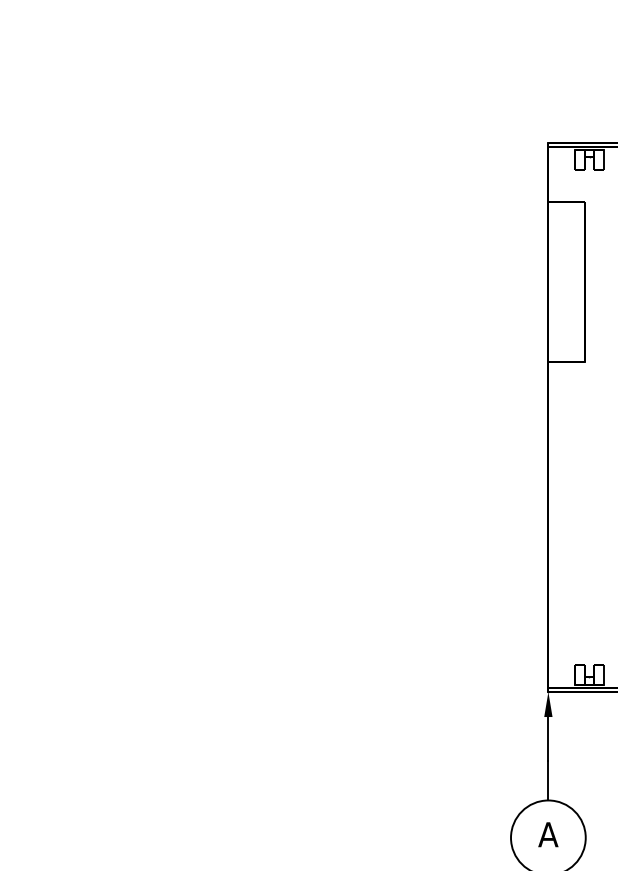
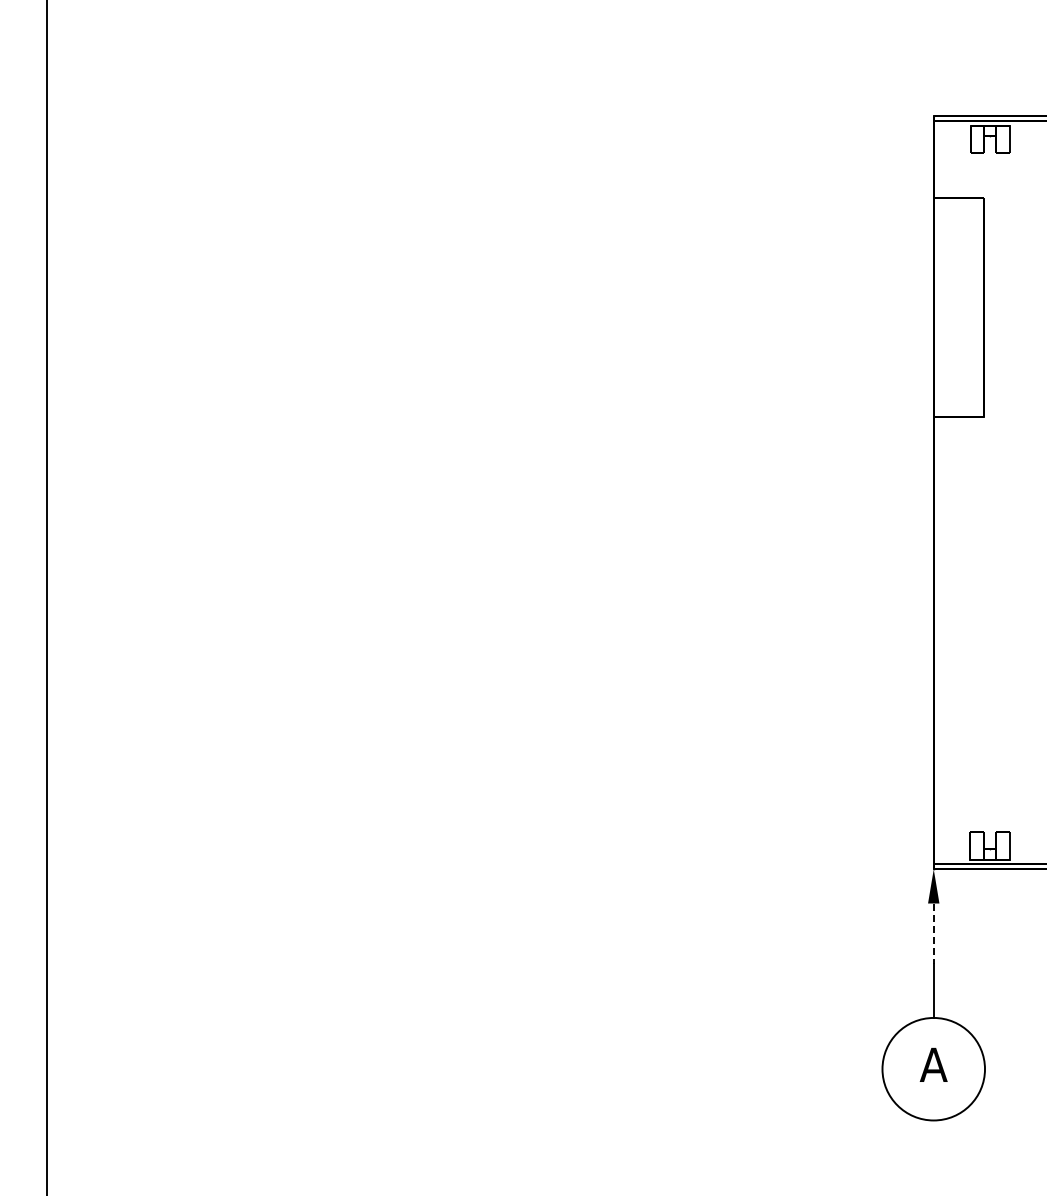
line: (548, 739) -> (933, 934), solid -> dashed

